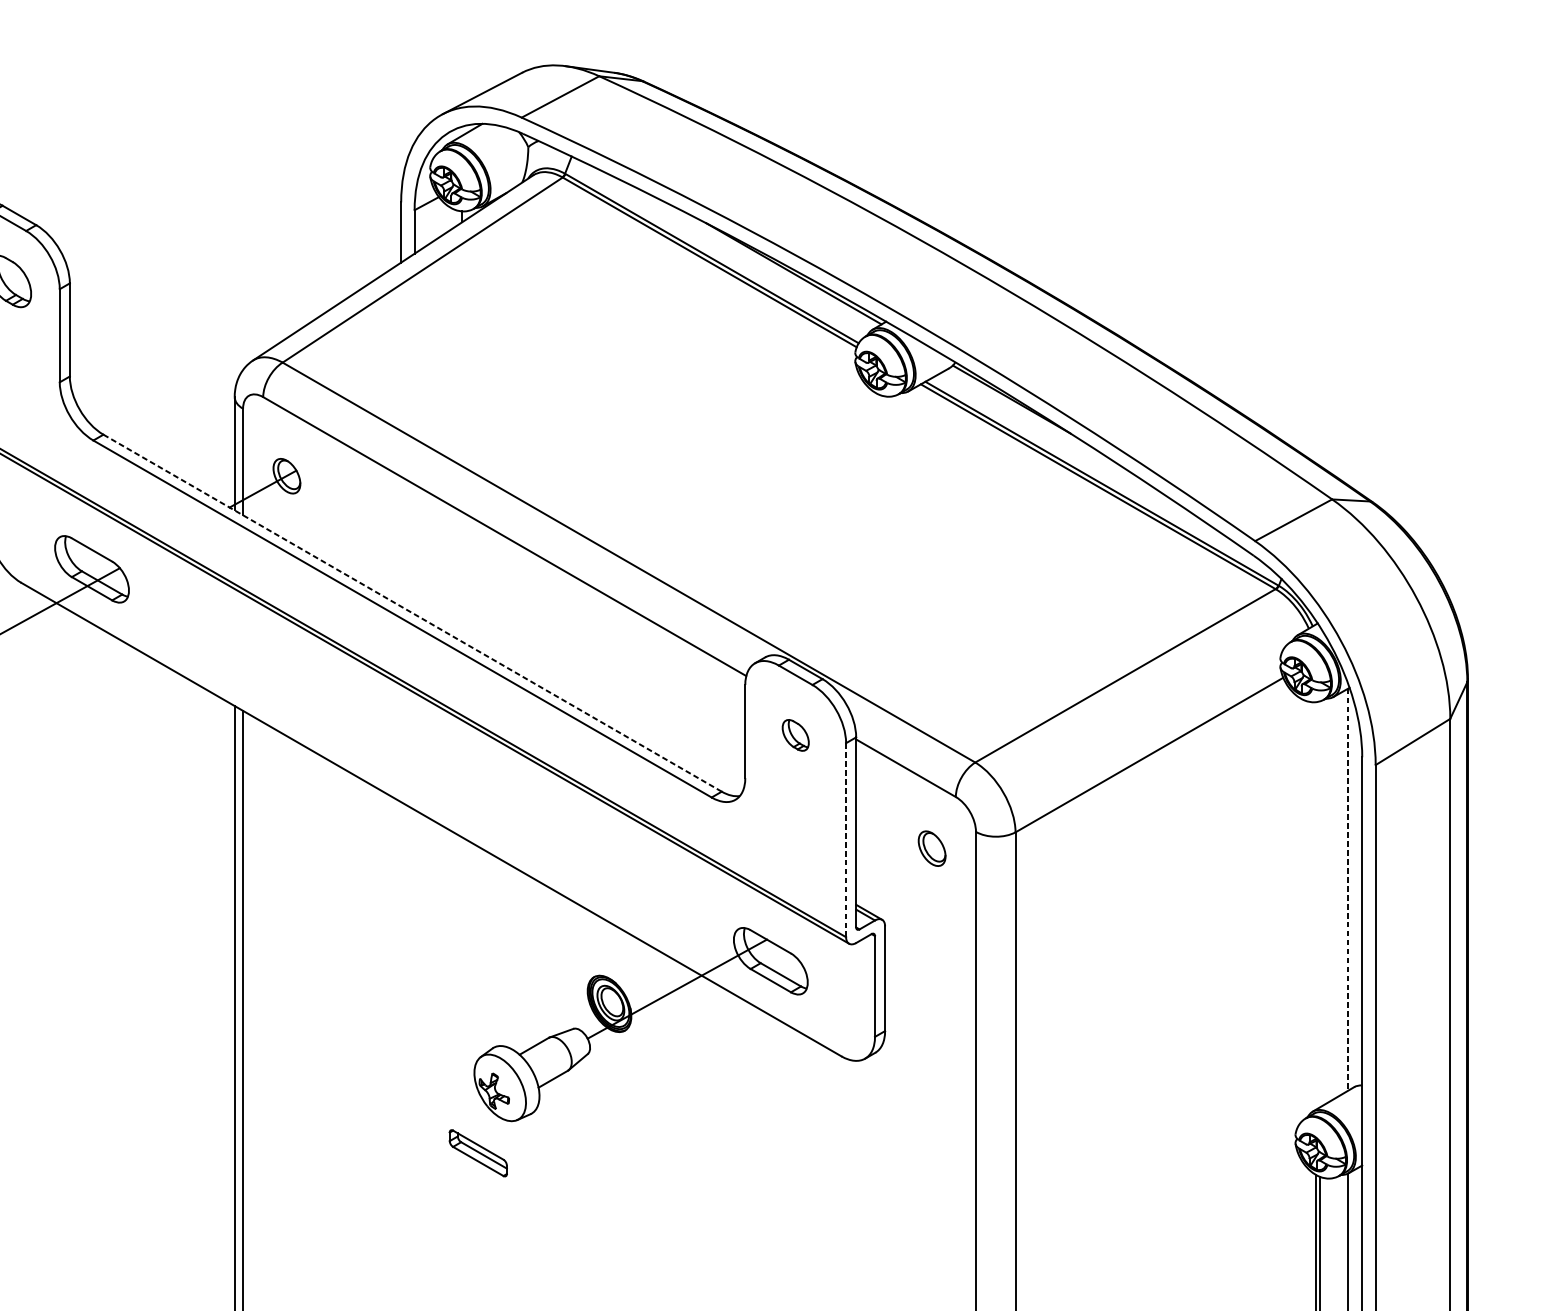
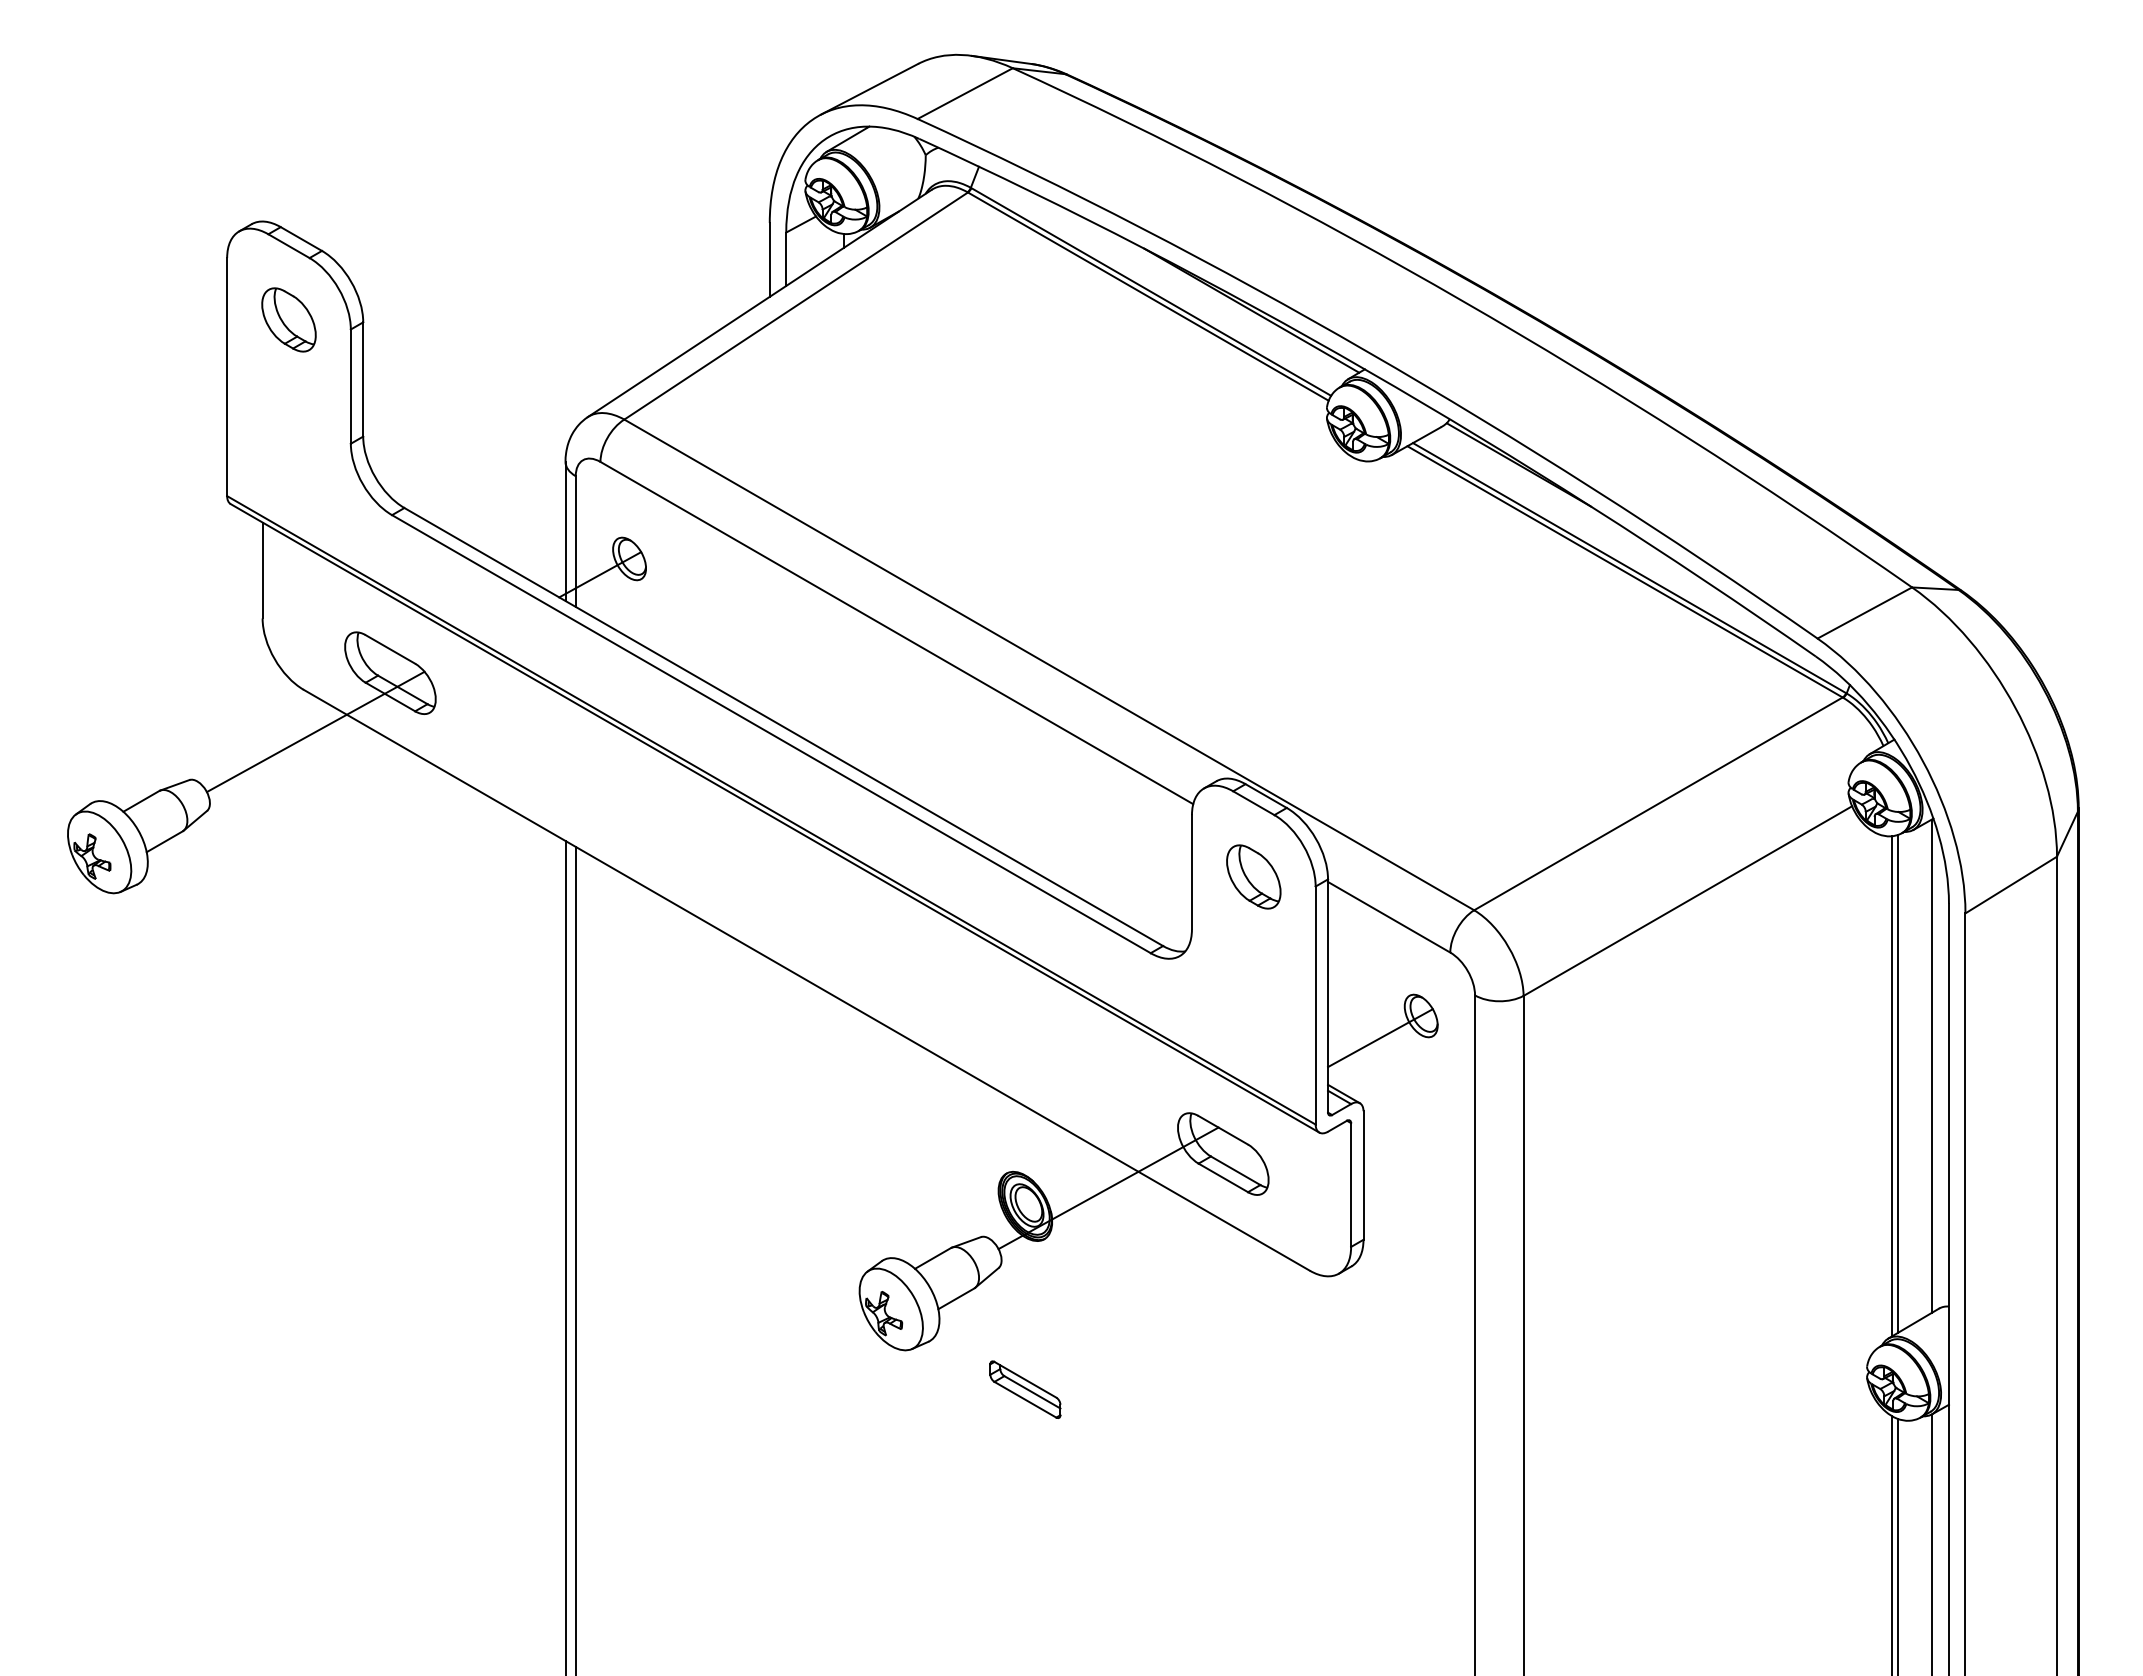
line: (413, 613) -> (784, 727), dashed -> solid
part: (795, 735) -> (1253, 876), size x1.67
line: (845, 840) -> (1315, 1005), dashed -> solid
line: (898, 867) -> (1380, 1038), added
line: (1348, 889) -> (1931, 1066), dashed -> solid
line: (1320, 904) -> (1897, 1084), added
line: (1316, 906) -> (1892, 1086), added
part: (478, 1153) -> (1025, 1389), moved

